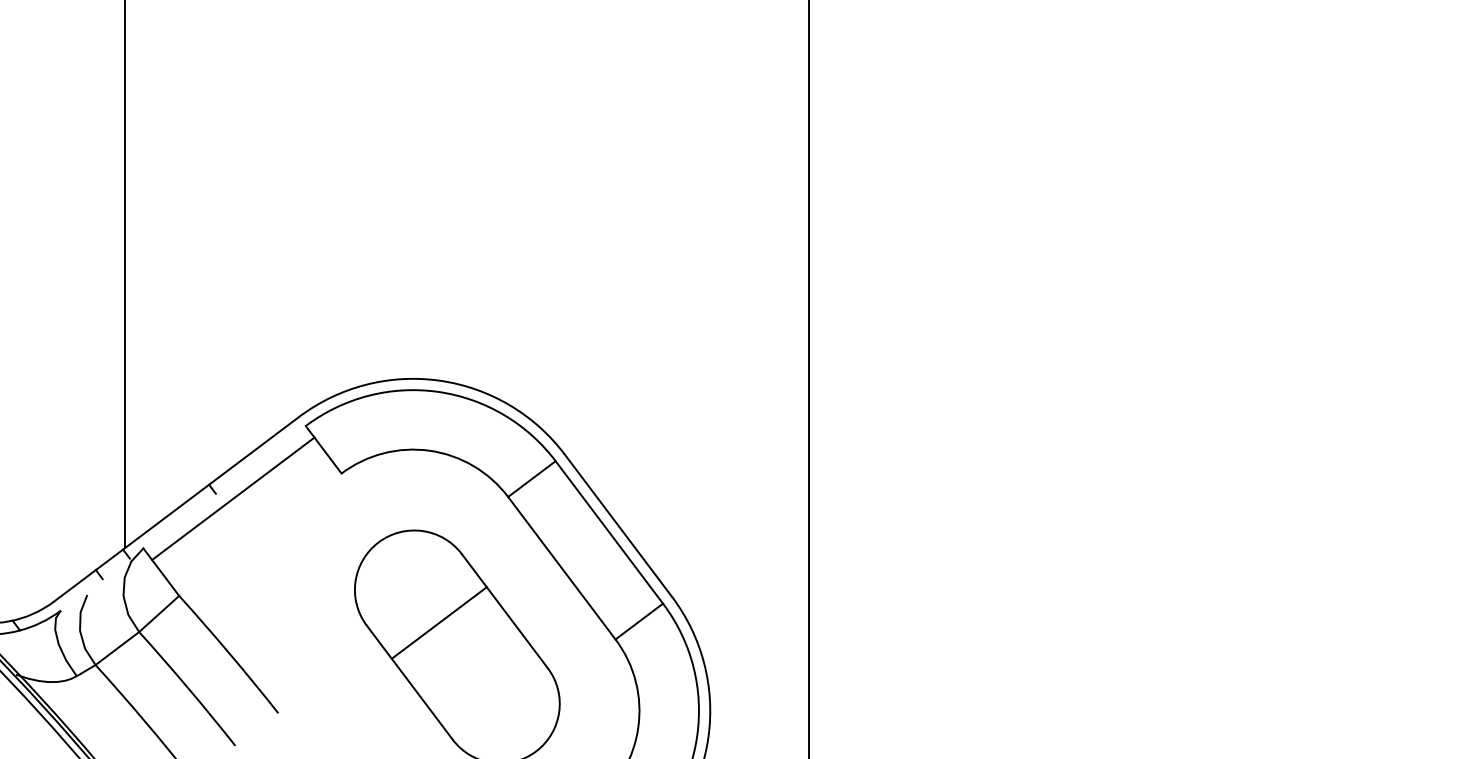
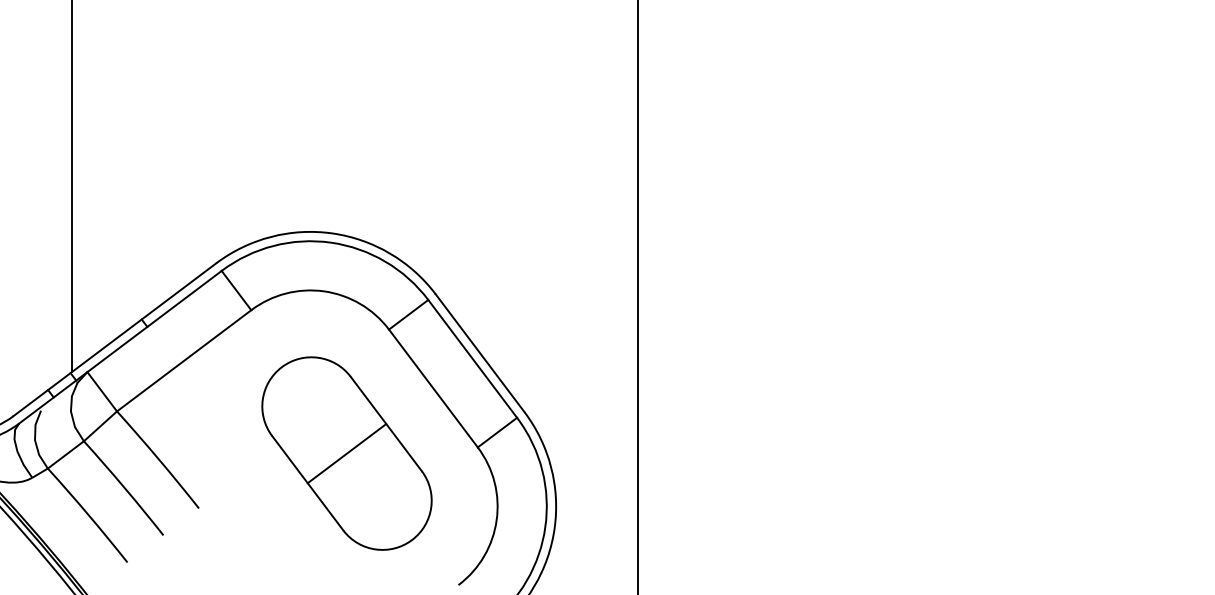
line: (233, 498) -> (184, 360), moved
line: (182, 518) -> (119, 347), added
line: (438, 622) -> (346, 453), moved

